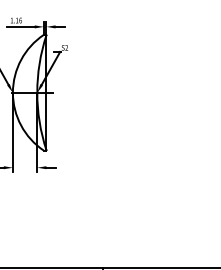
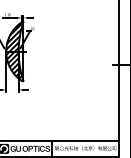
hatch: (29, 92) -> (14, 51), added

